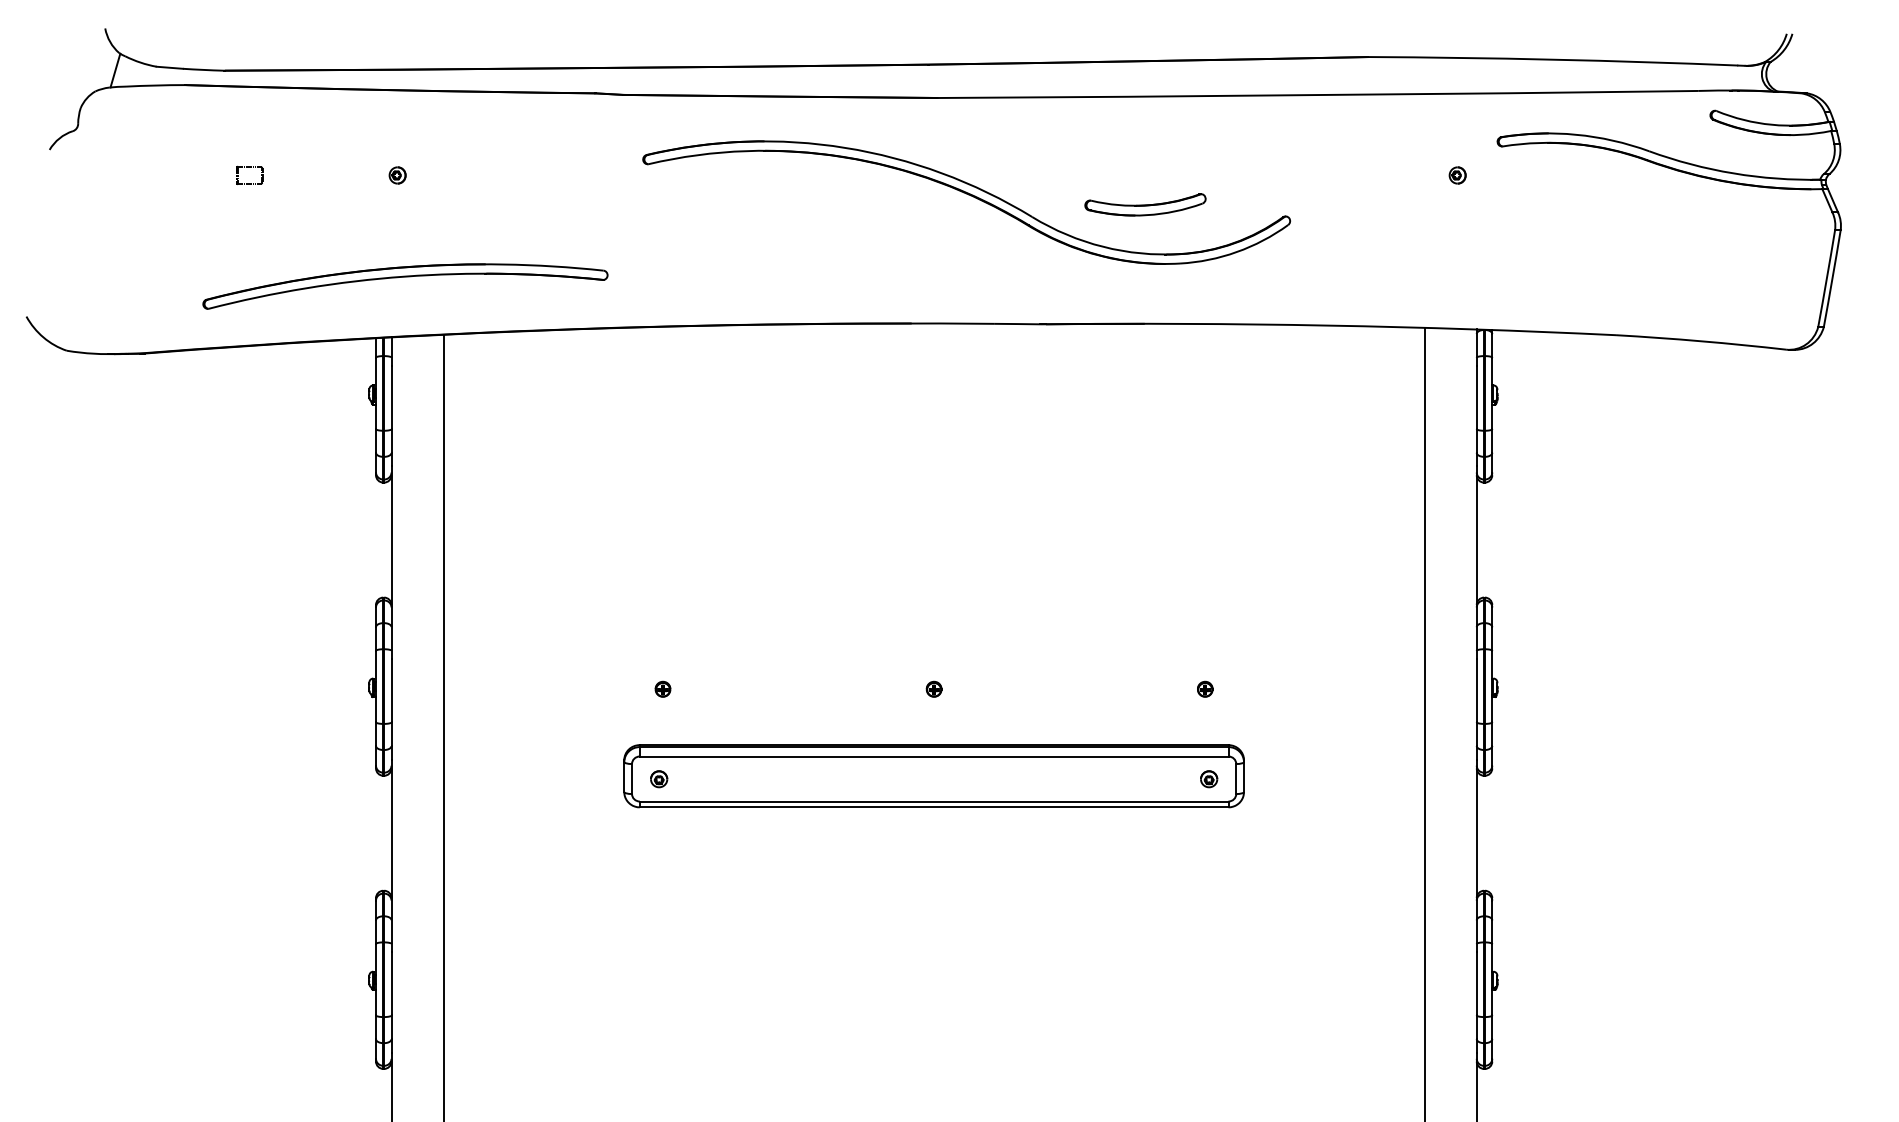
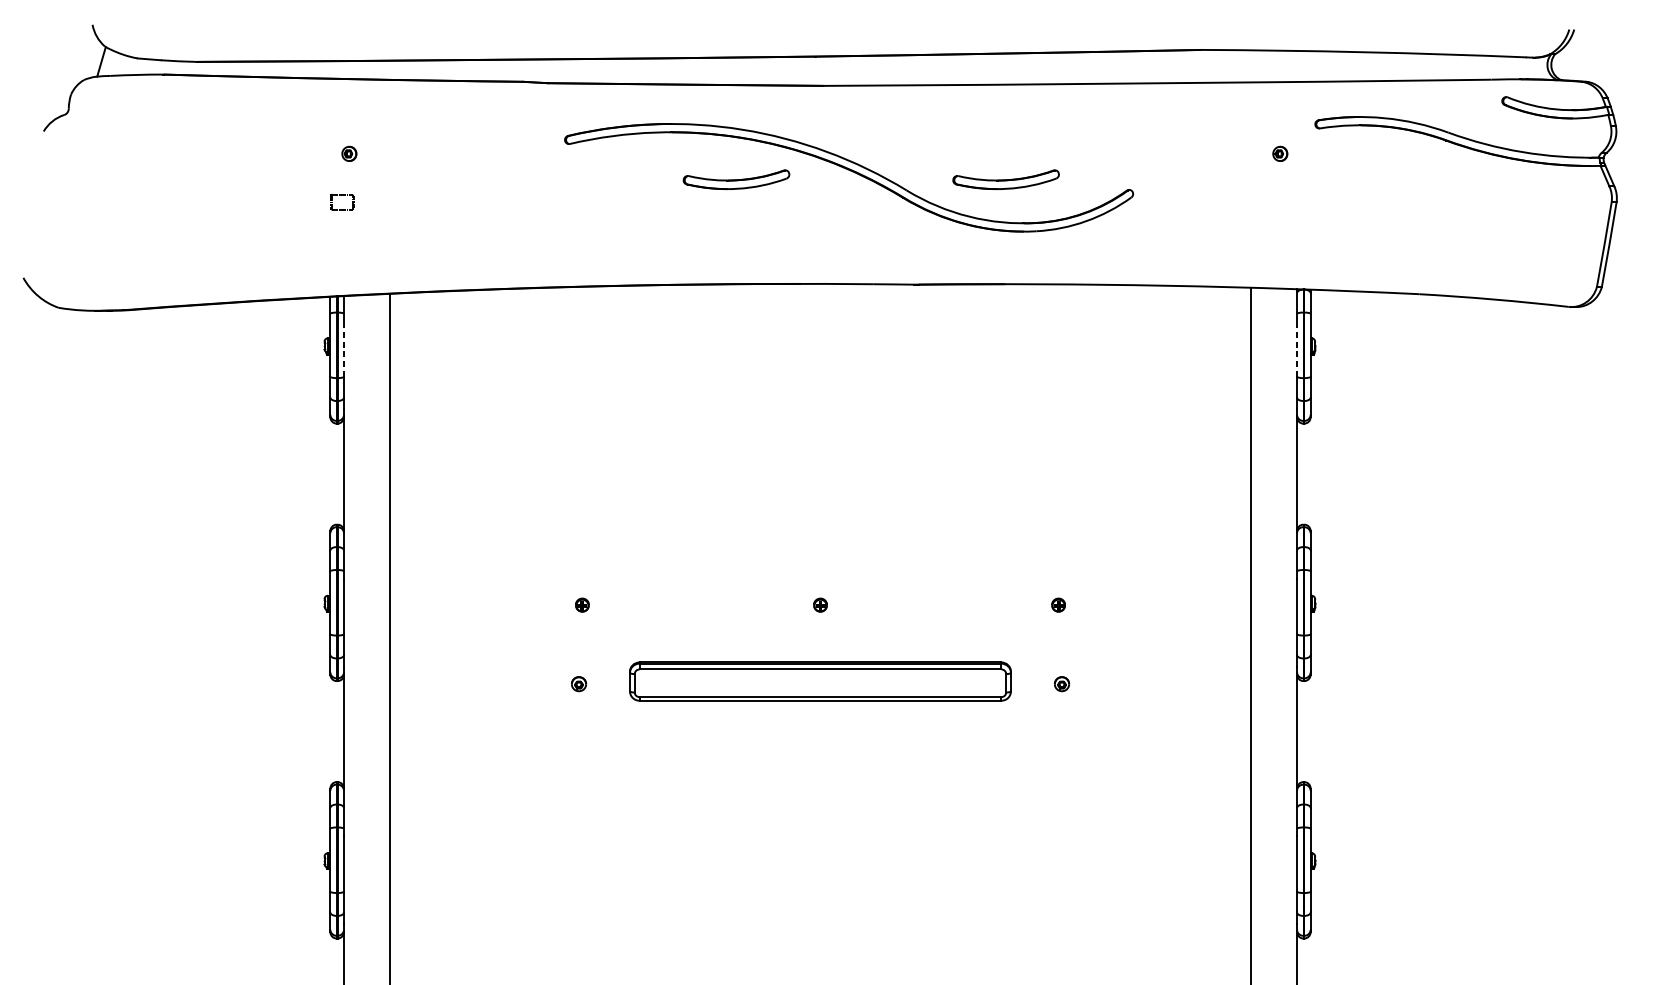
part: (249, 167) -> (342, 195), moved
part: (838, 204) -> (736, 179), added
part: (405, 277) -> (356, 243), removed
line: (391, 397) -> (343, 348), solid -> dashed
line: (1476, 397) -> (1296, 348), solid -> dashed
part: (933, 776) -> (819, 681), size x0.7

